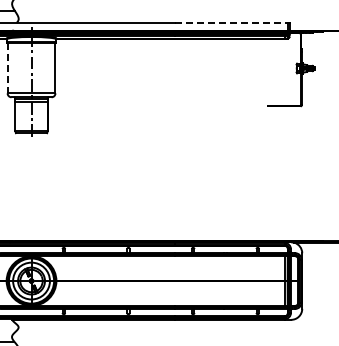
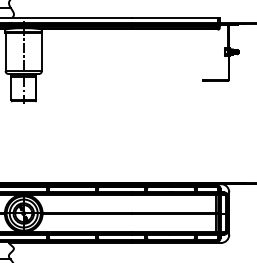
line: (231, 22) -> (175, 17), dashed -> solid
line: (7, 68) -> (5, 52), dashed -> solid

